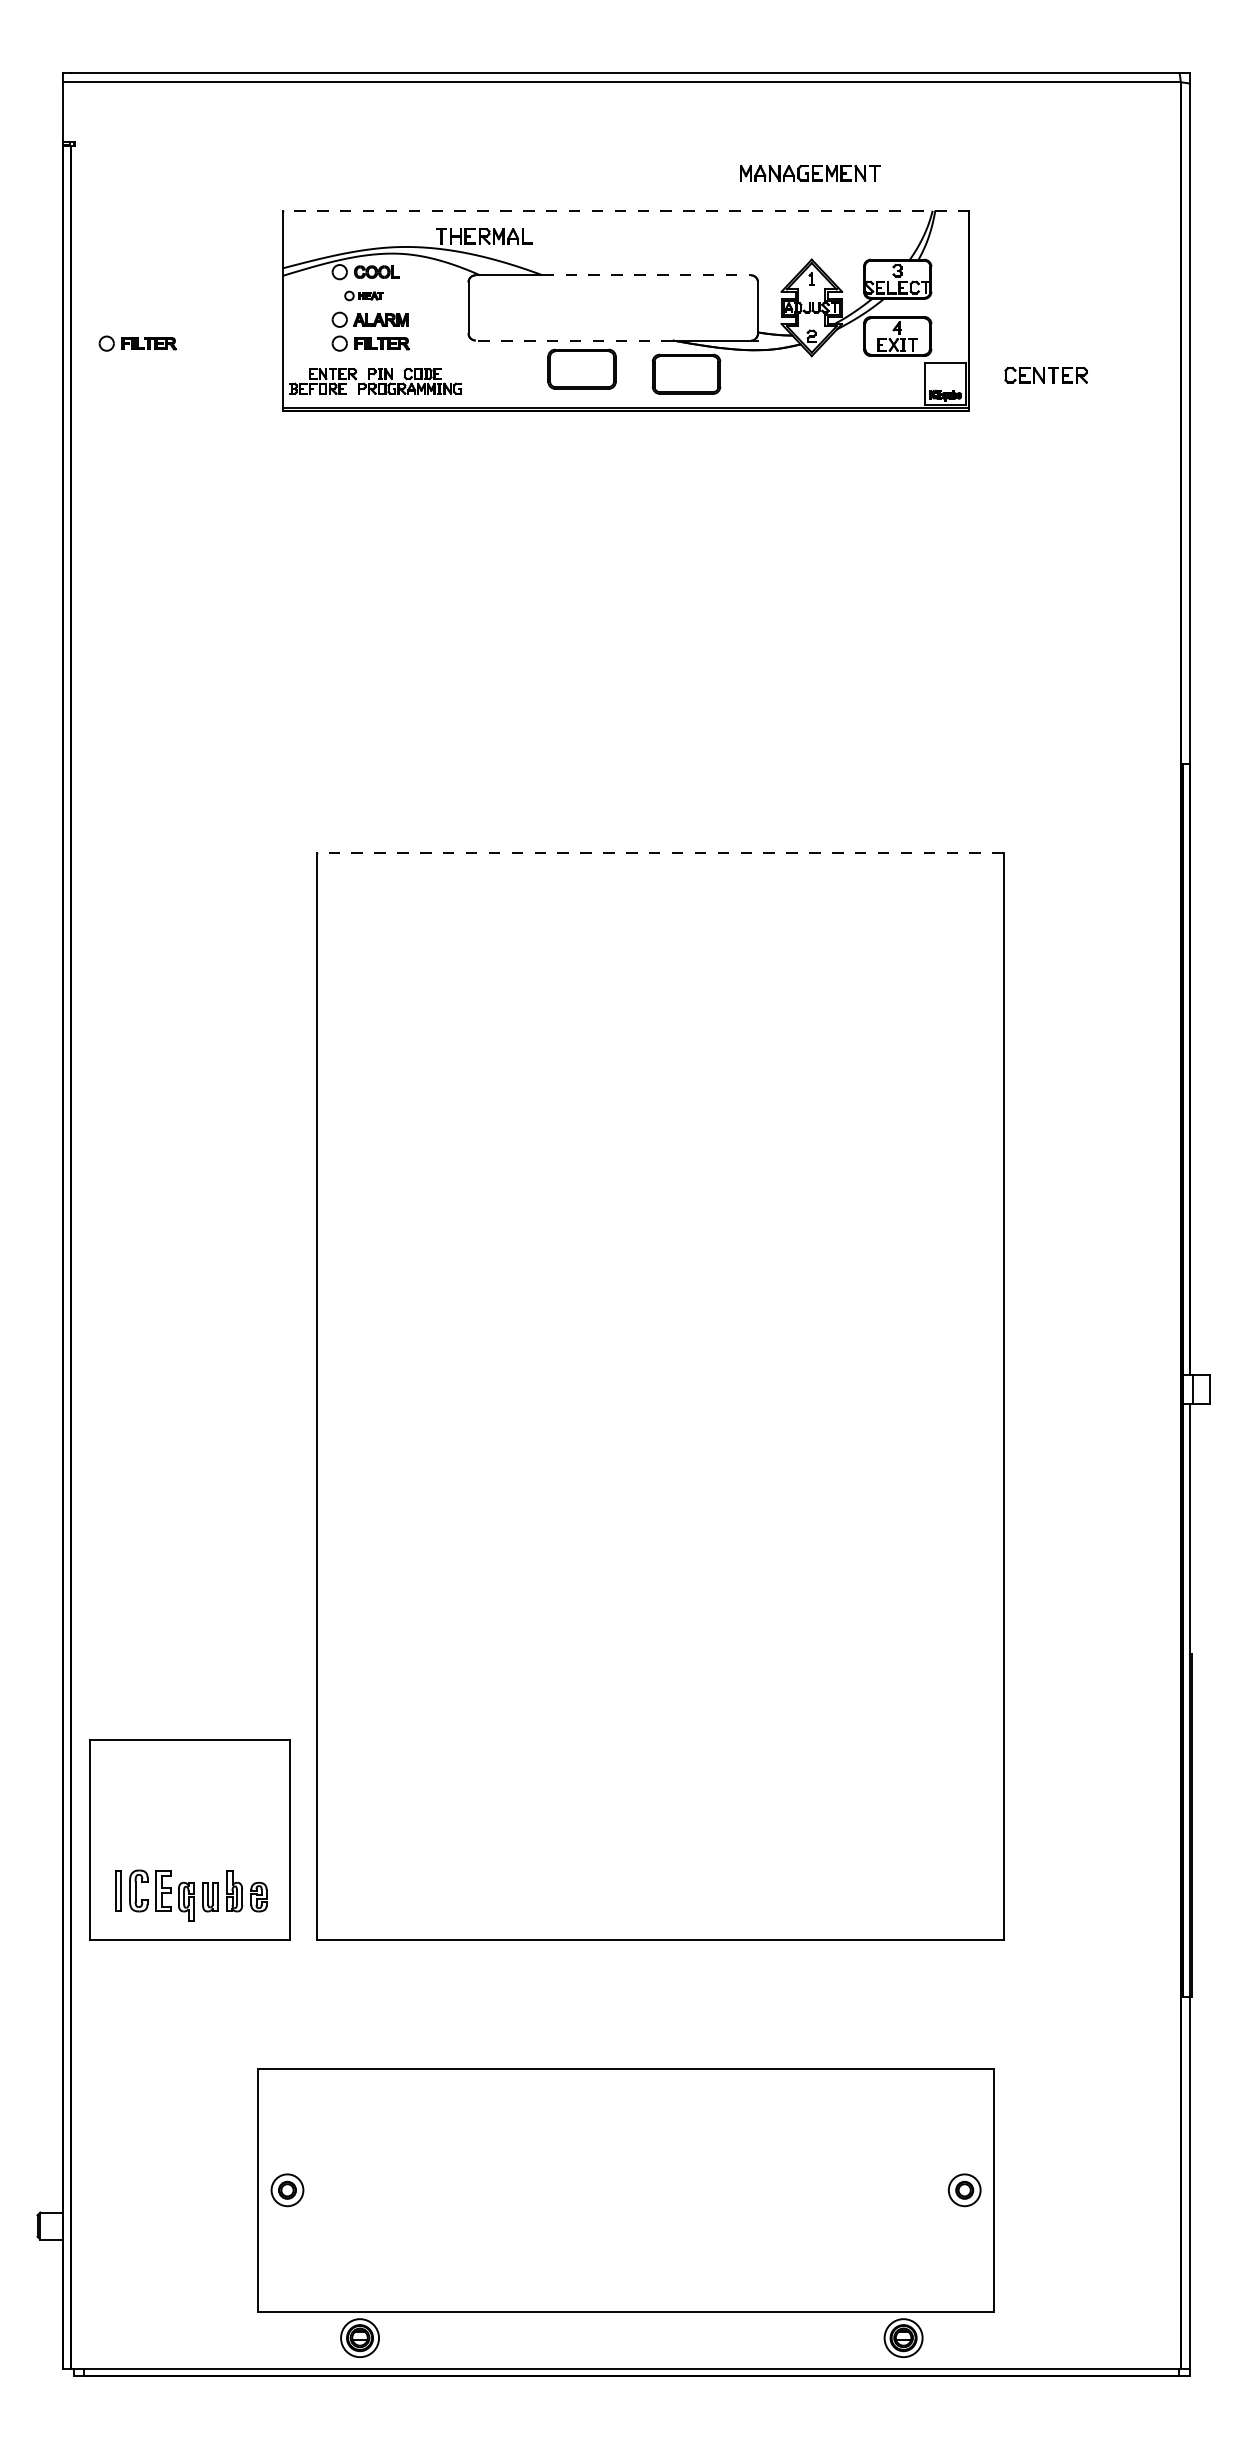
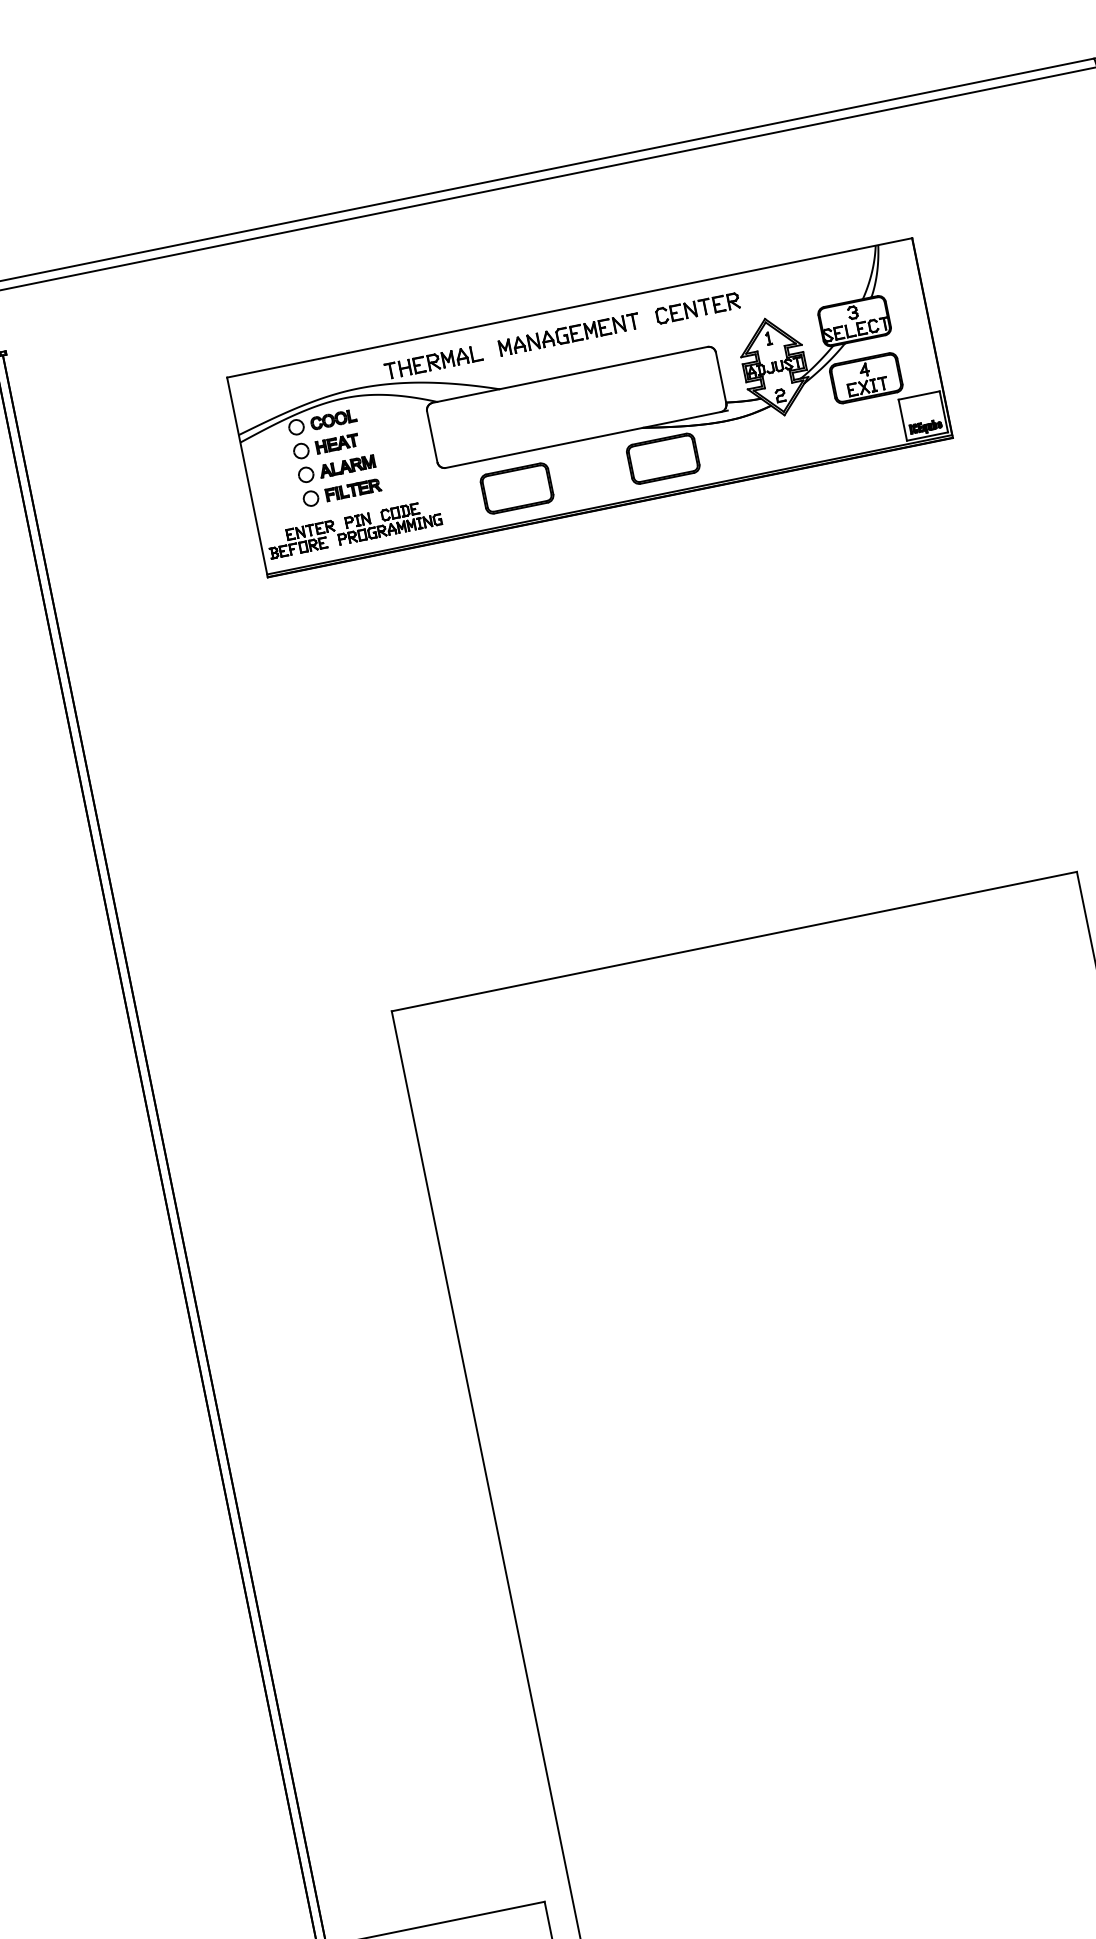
part: (810, 173) -> (569, 334), moved
line: (625, 210) -> (569, 307), dashed -> solid
line: (647, 275) -> (604, 368), dashed -> solid
part: (363, 295) -> (324, 445), size x1.67
line: (574, 340) -> (544, 447), dashed -> solid
part: (137, 343) -> (109, 539), removed
part: (581, 368) -> (516, 487), moved
part: (1045, 375) -> (697, 308), moved
line: (659, 852) -> (733, 941), dashed -> solid

